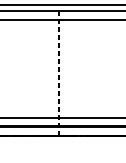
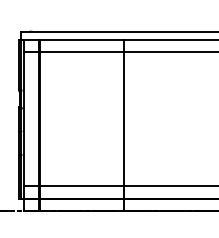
line: (58, 73) -> (123, 125), dashed -> solid

